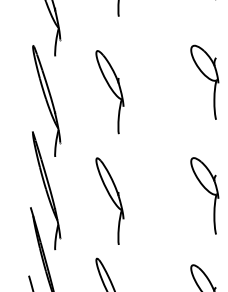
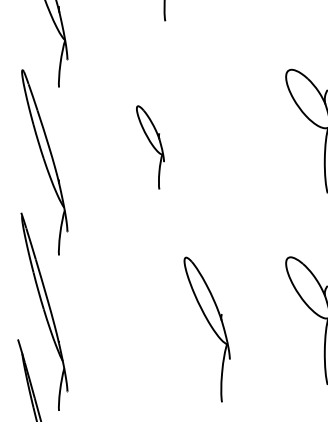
part: (109, 92) -> (149, 147), size x0.6
part: (109, 200) -> (206, 328), moved

